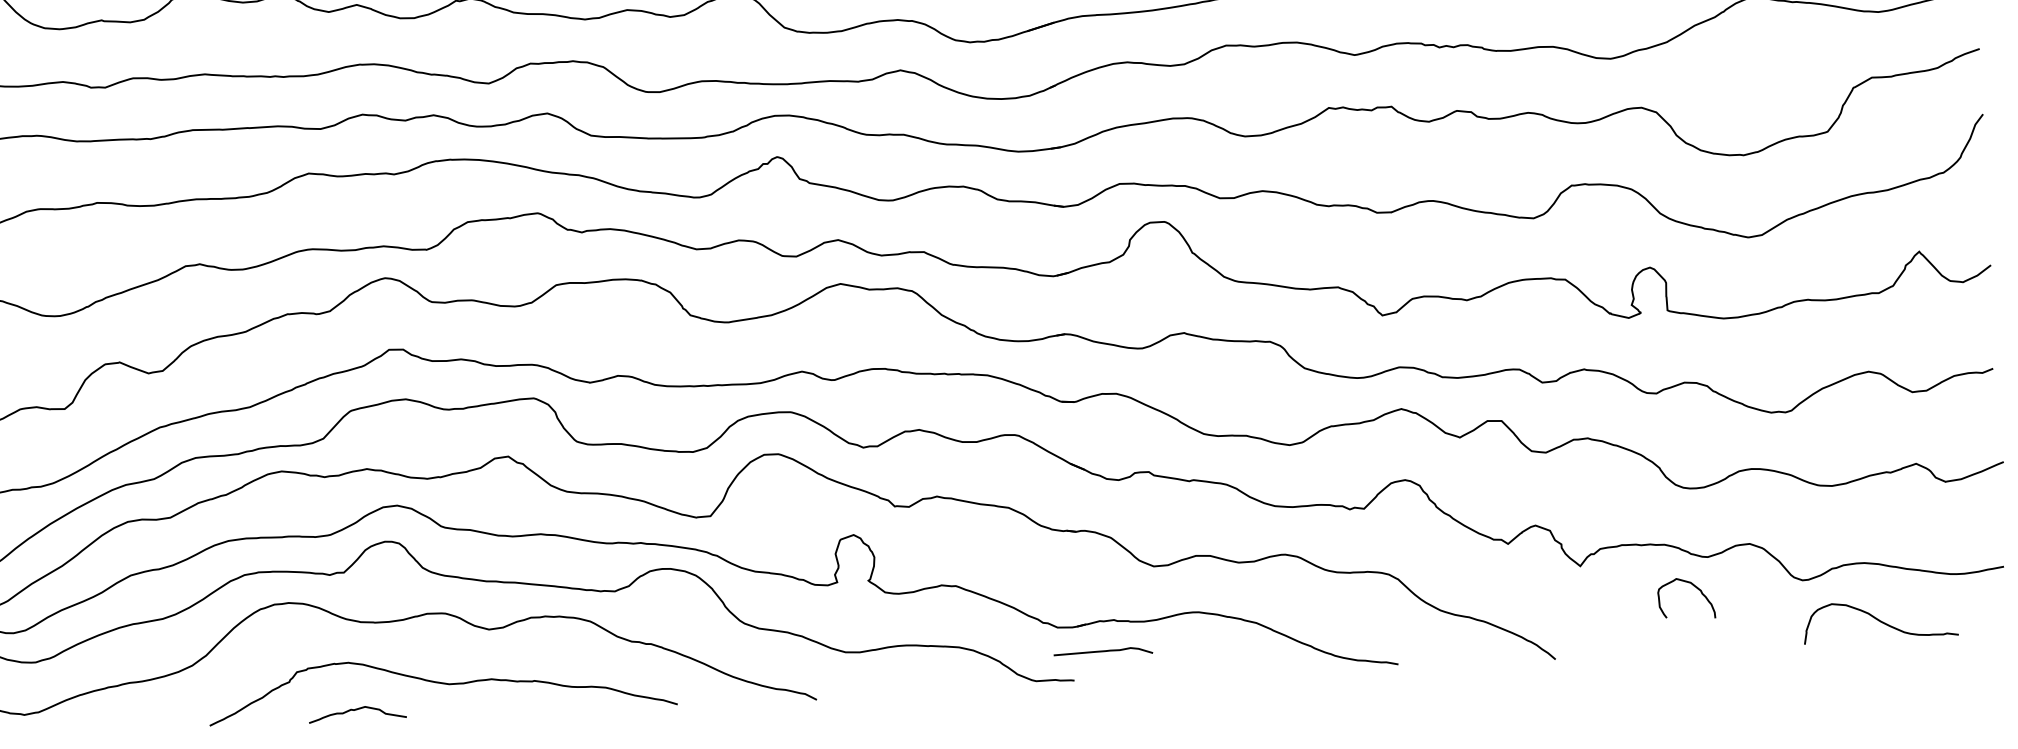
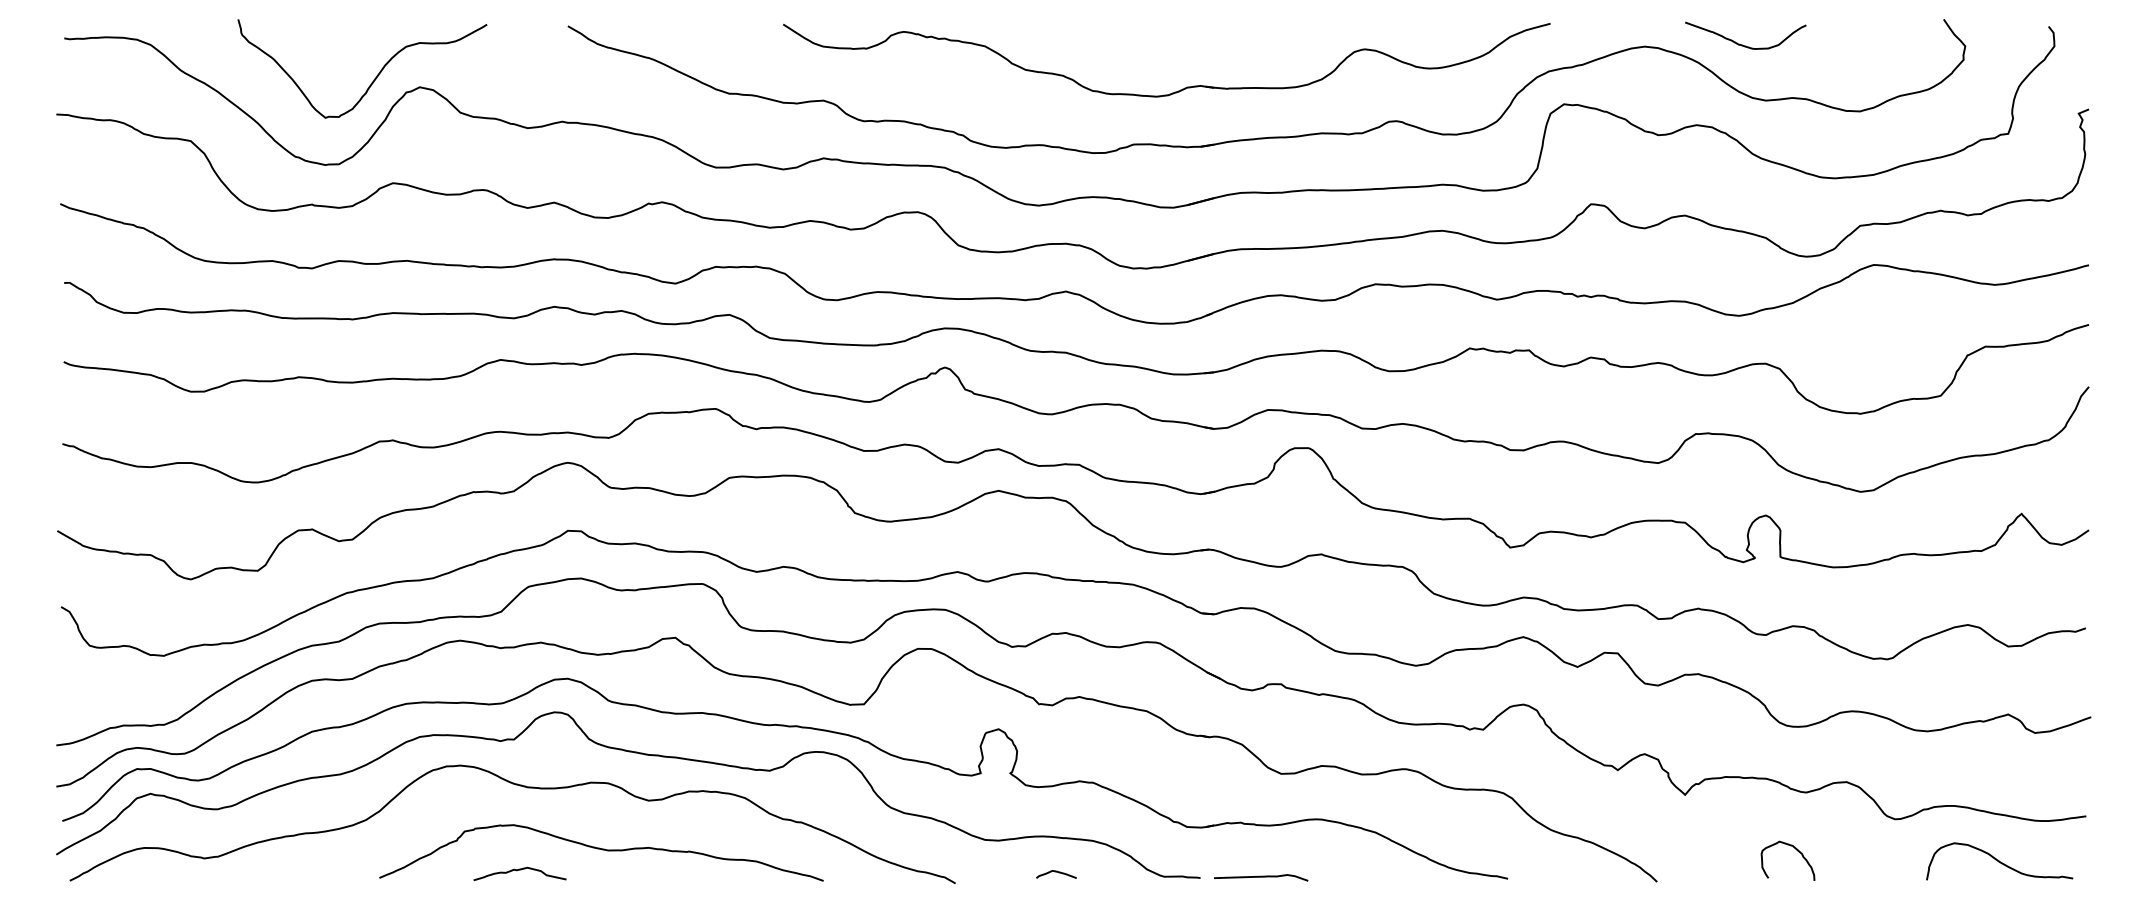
curve: (1694, 587) -> (1796, 850), moved
curve: (1880, 620) -> (1999, 861), moved
curve: (1103, 652) -> (1261, 877), moved
curve: (922, 682) -> (1056, 872), added

